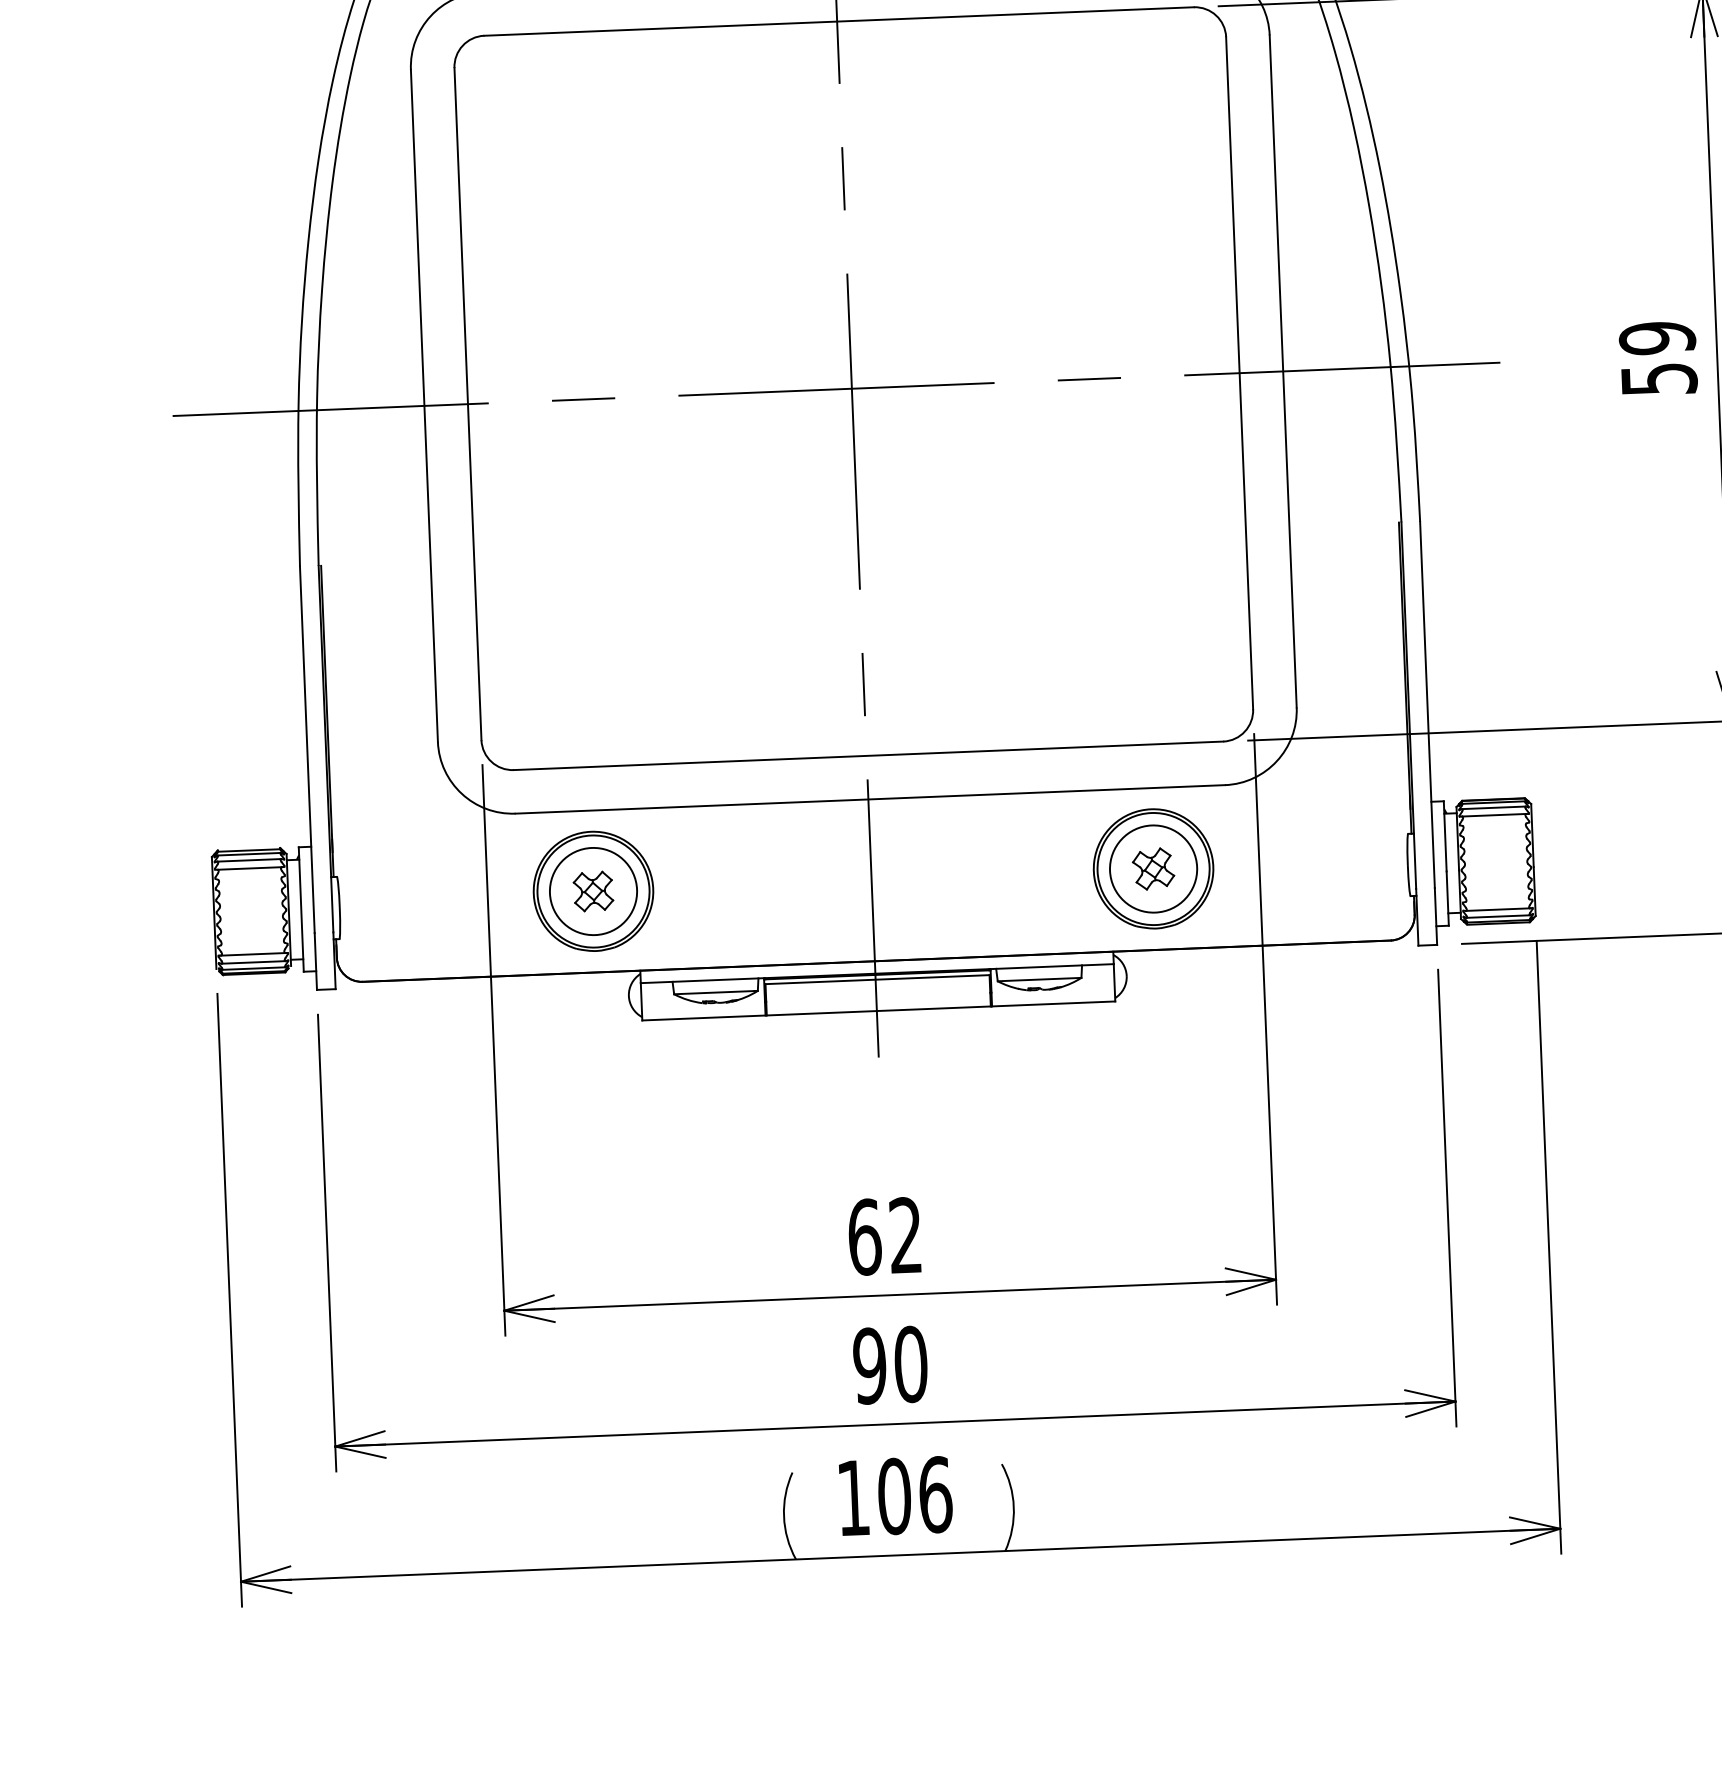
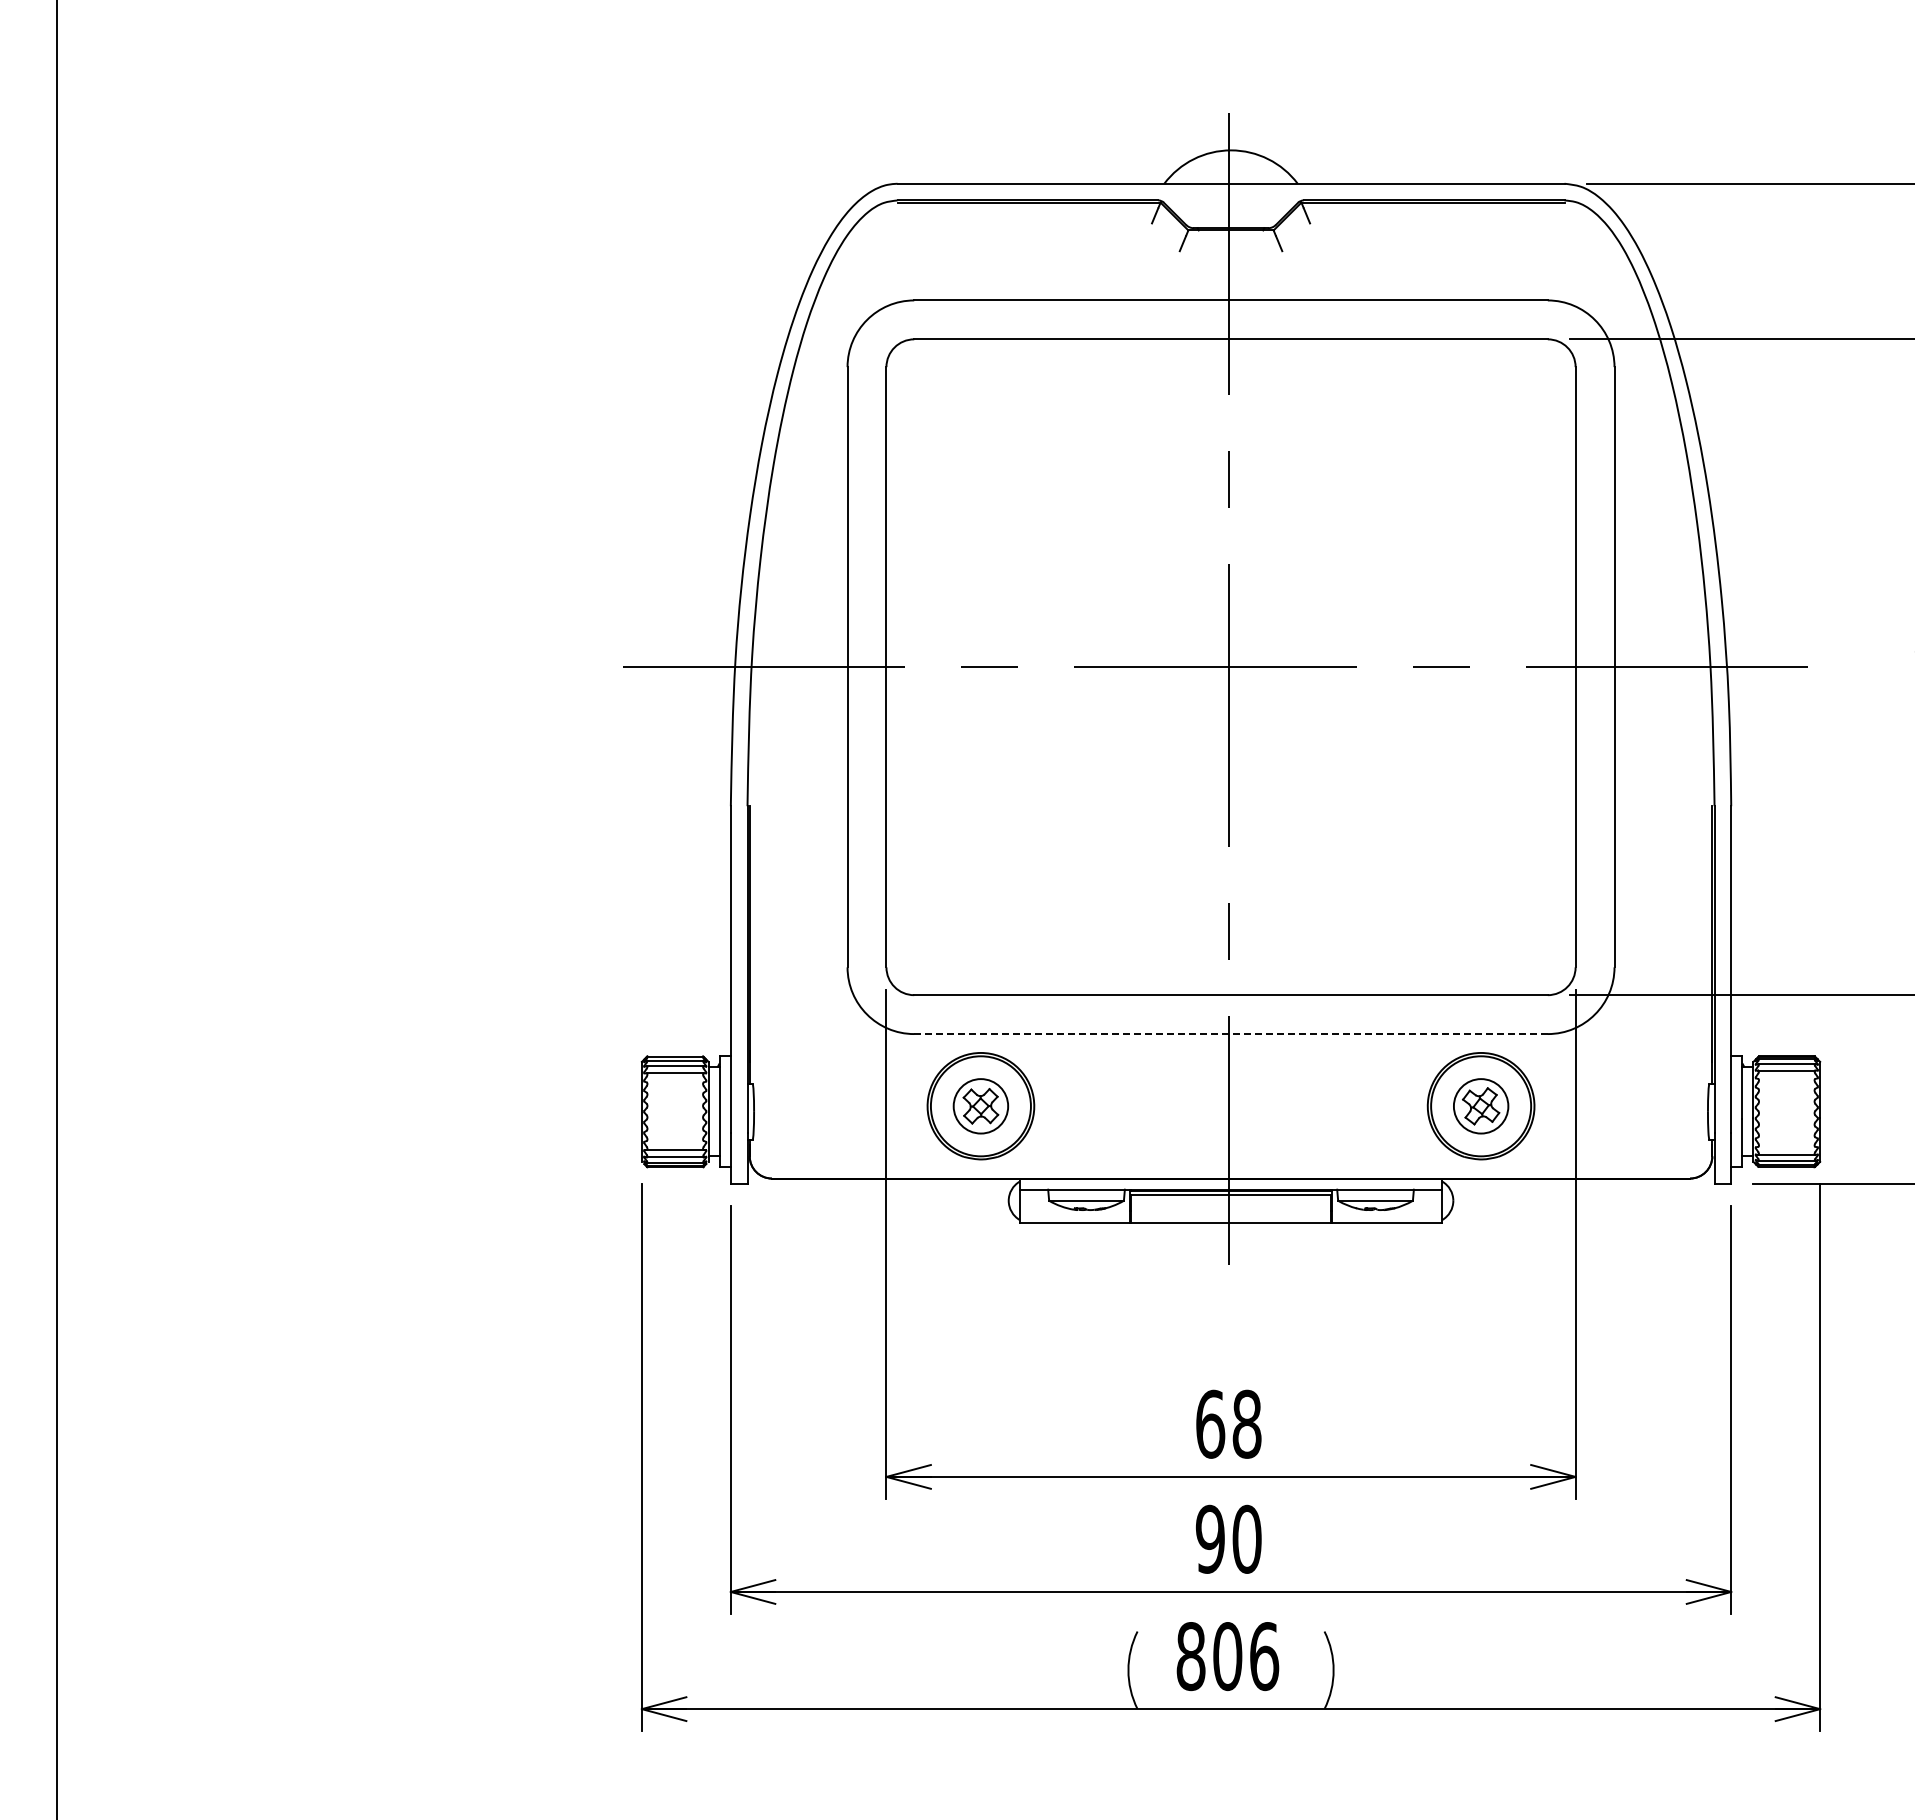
line: (870, 799) -> (1231, 1034), solid -> dashed
circle: (1154, 869) -> (1481, 1106), size x0.7
circle: (593, 891) -> (980, 1106), size x0.7
text: (905, 1234) -> (1246, 1423), 62 -> 68
text: (852, 1498) -> (1190, 1656), 106 -> 806

